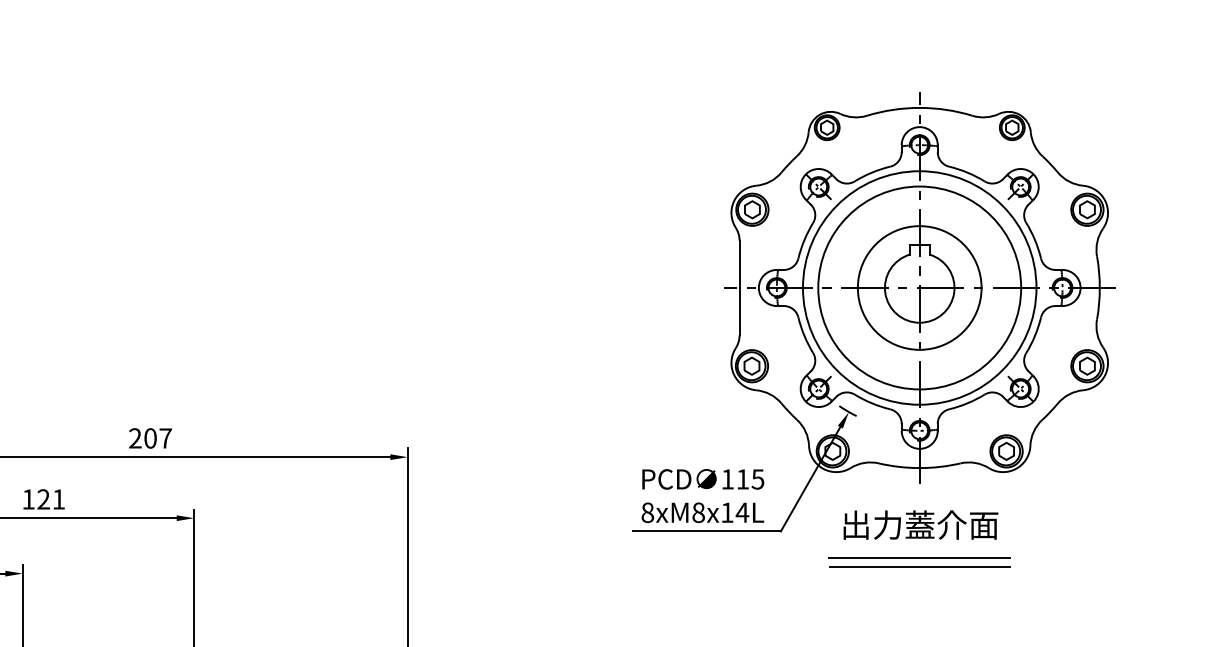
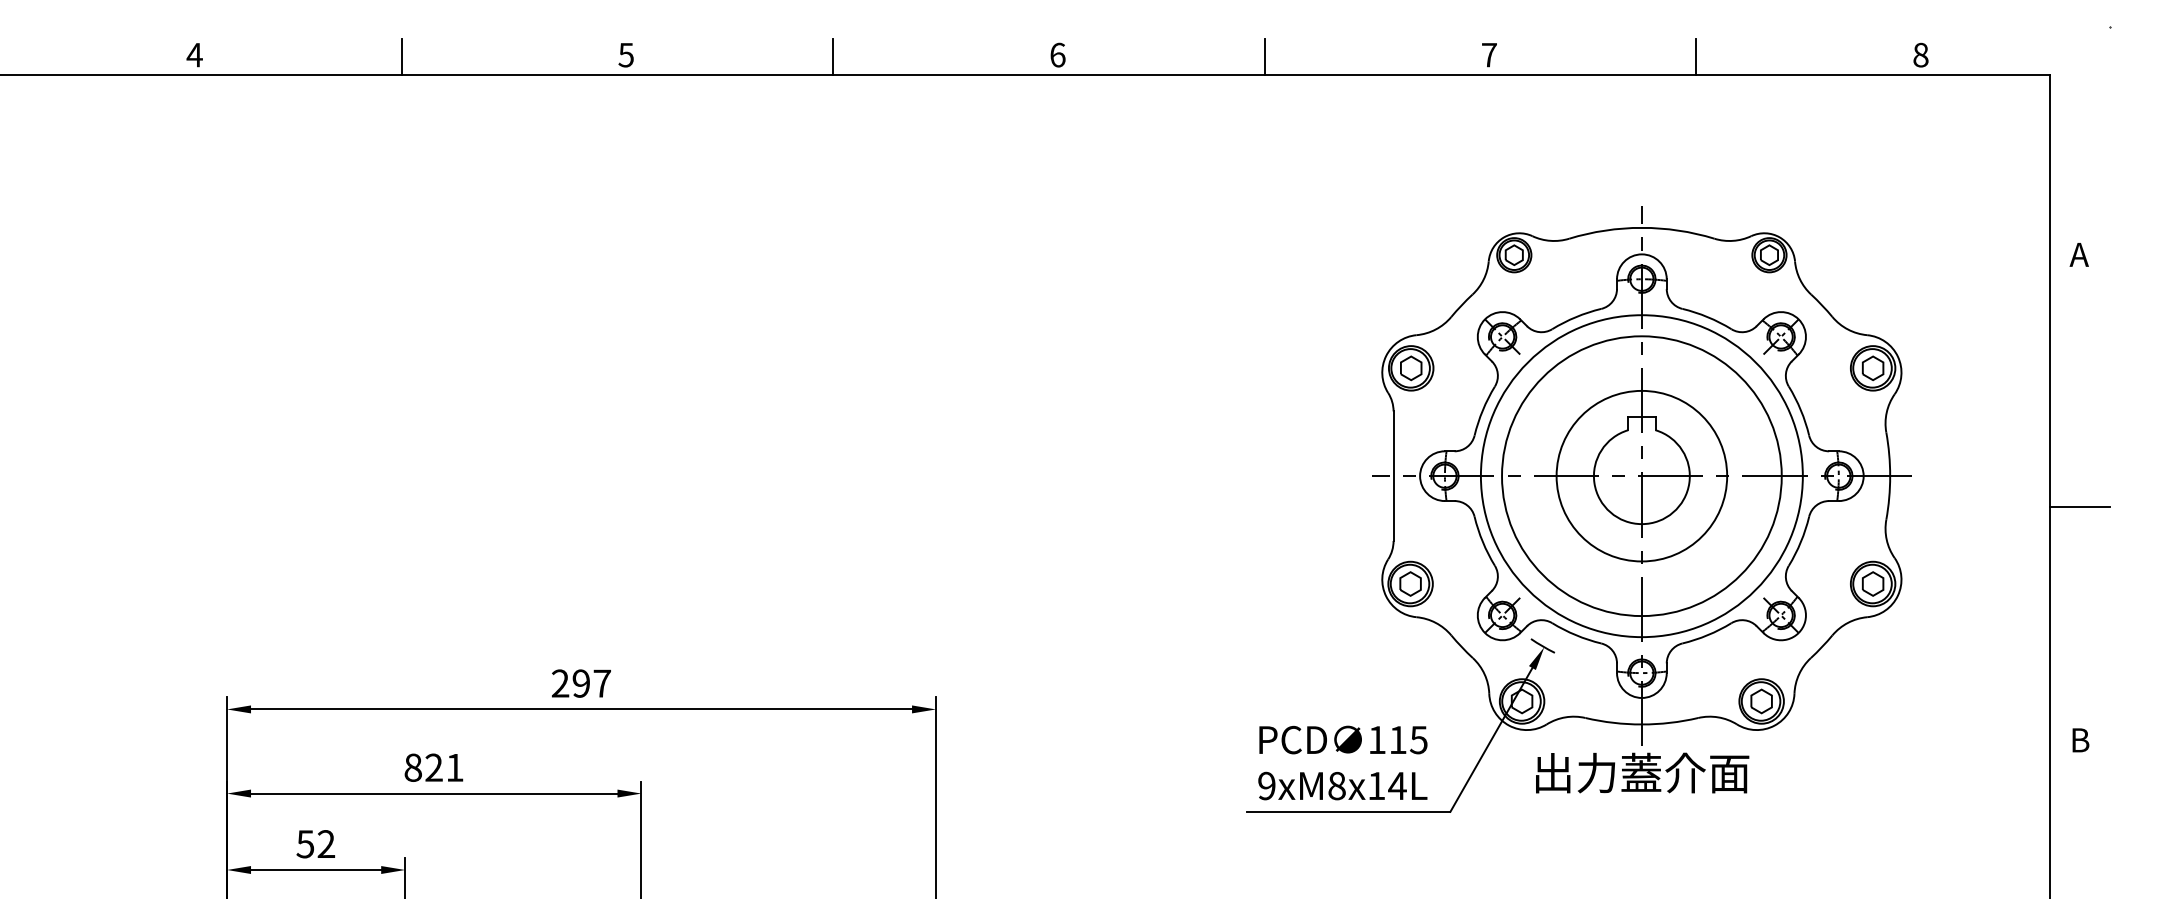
text: (150, 438) -> (581, 683), 207 -> 297
text: (28, 499) -> (412, 767), 121 -> 821
text: (647, 512) -> (1266, 785), 8xM8x14L -> 9xM8x14L
text: (920, 524) -> (1642, 772), moved
line: (919, 558) -> (1641, 848), removed
line: (919, 566) -> (1641, 860), removed

